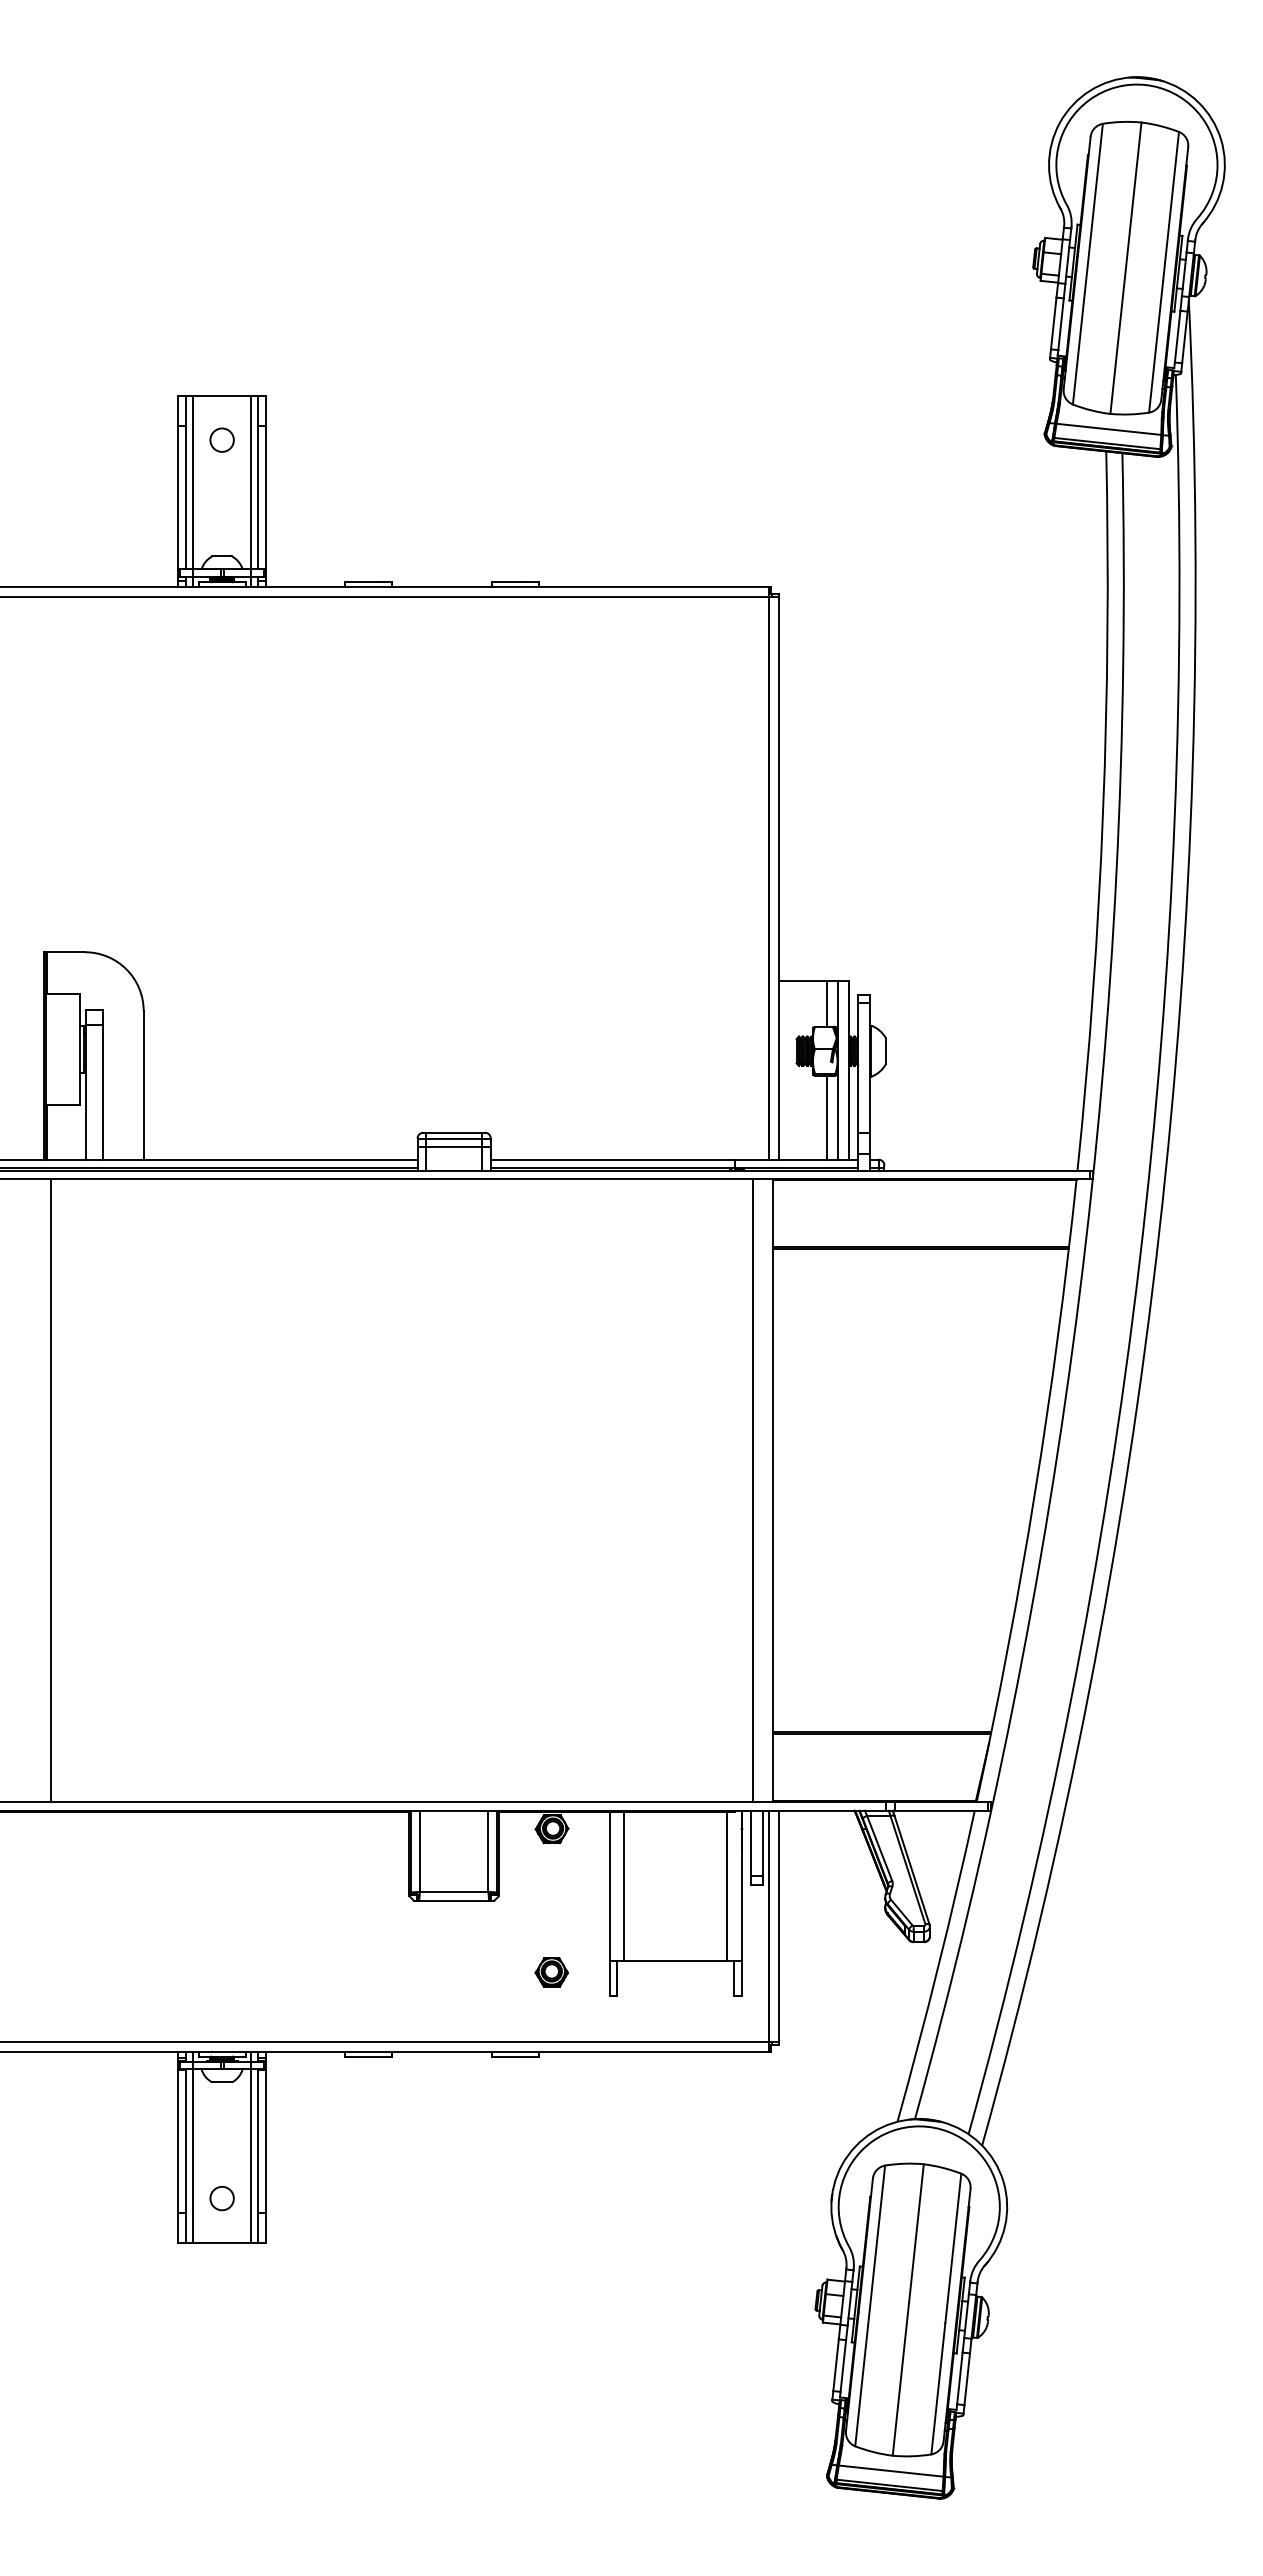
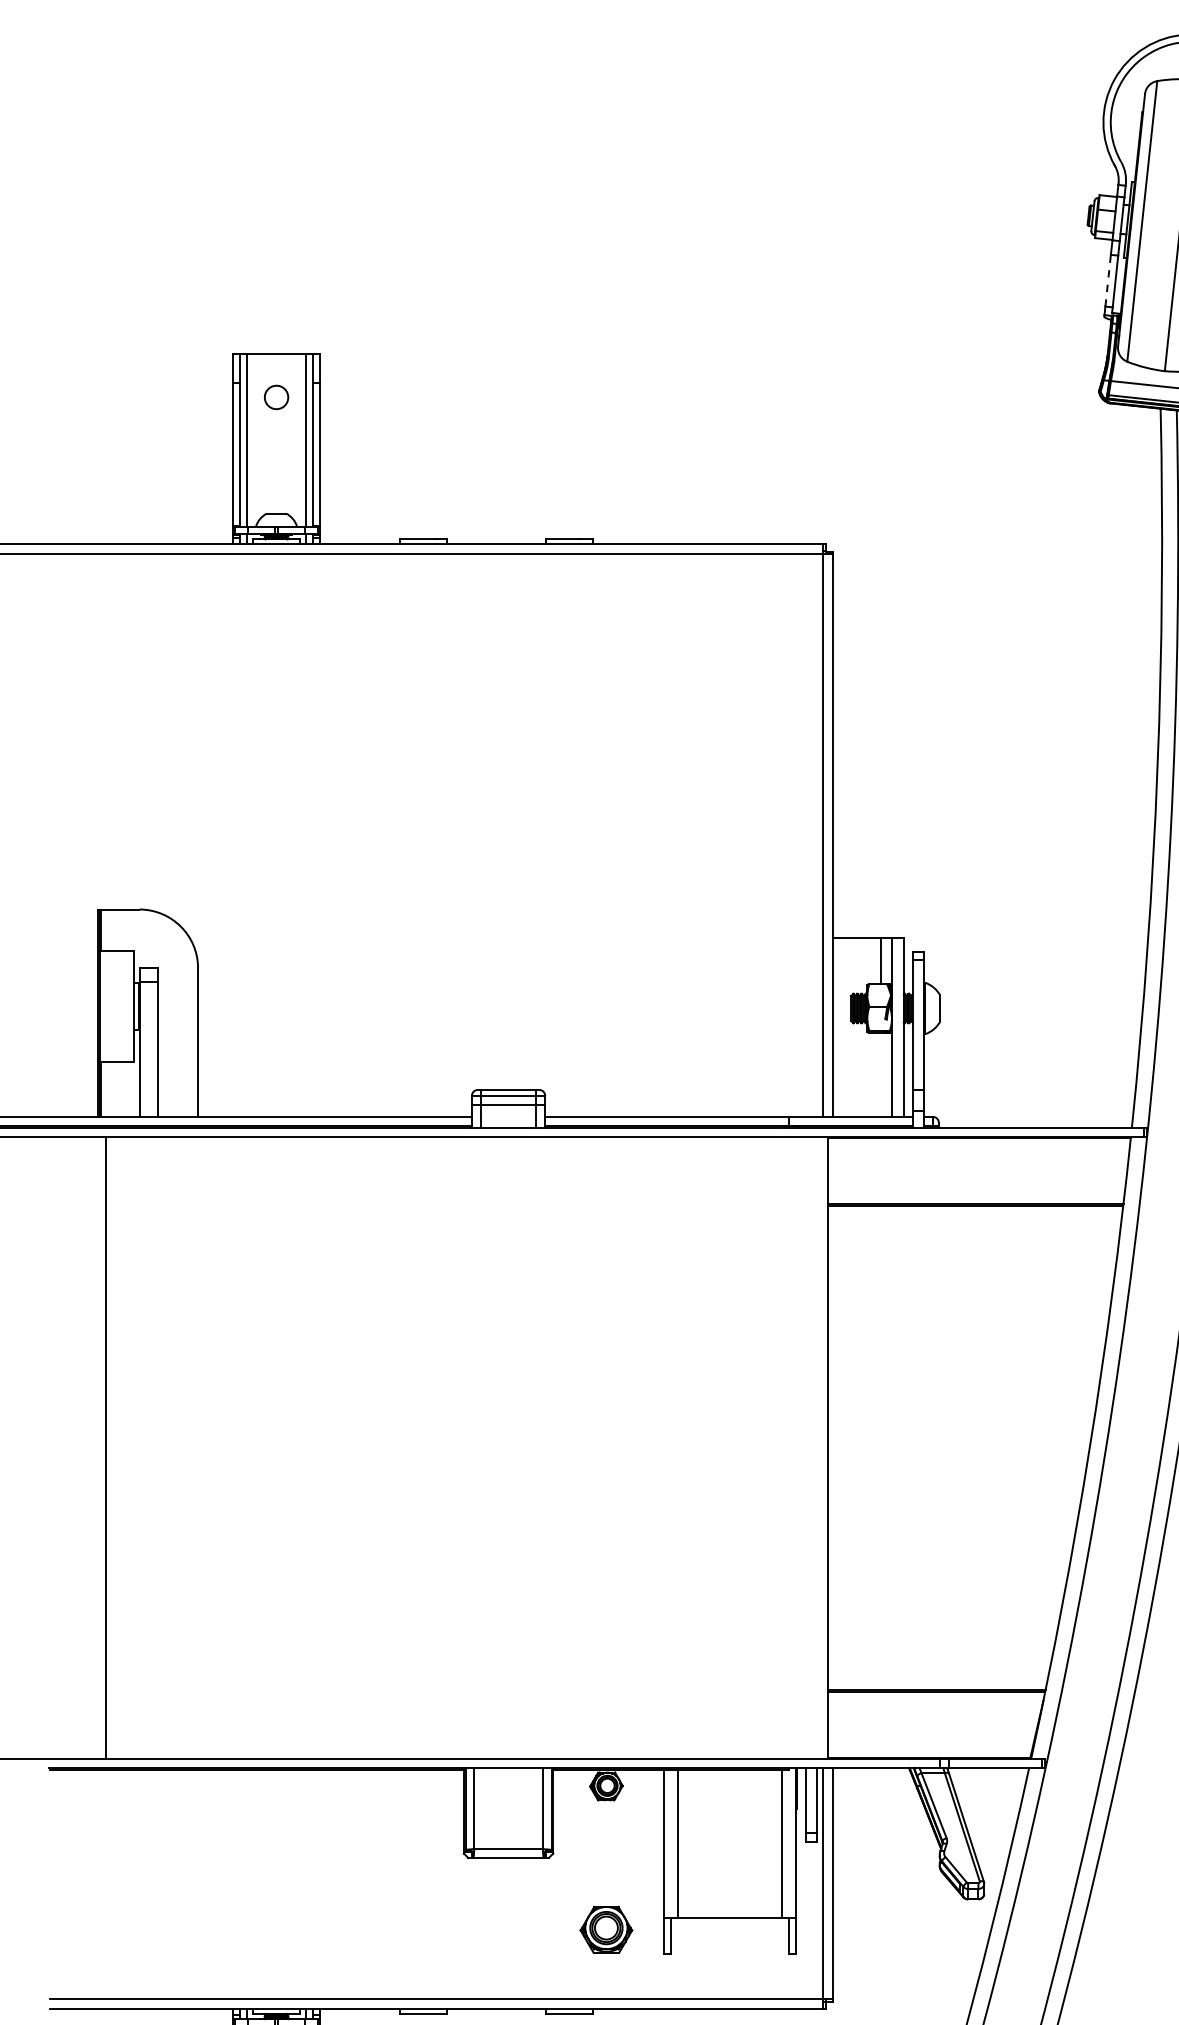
line: (1053, 323) -> (1107, 280), solid -> dashed
line: (826, 1117) -> (880, 1074), removed
line: (753, 1490) -> (807, 1447), removed
part: (551, 1972) -> (605, 1929), size x1.6

